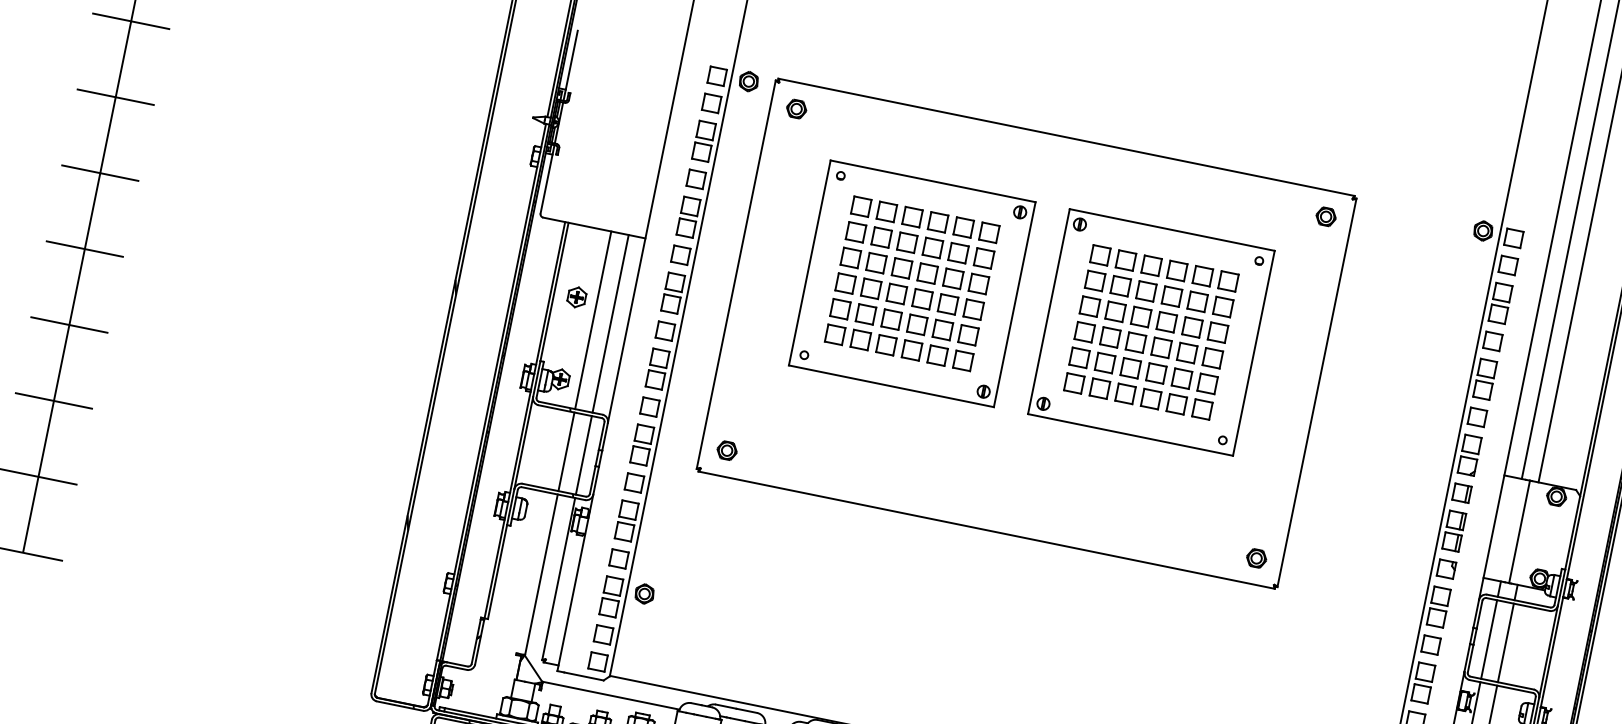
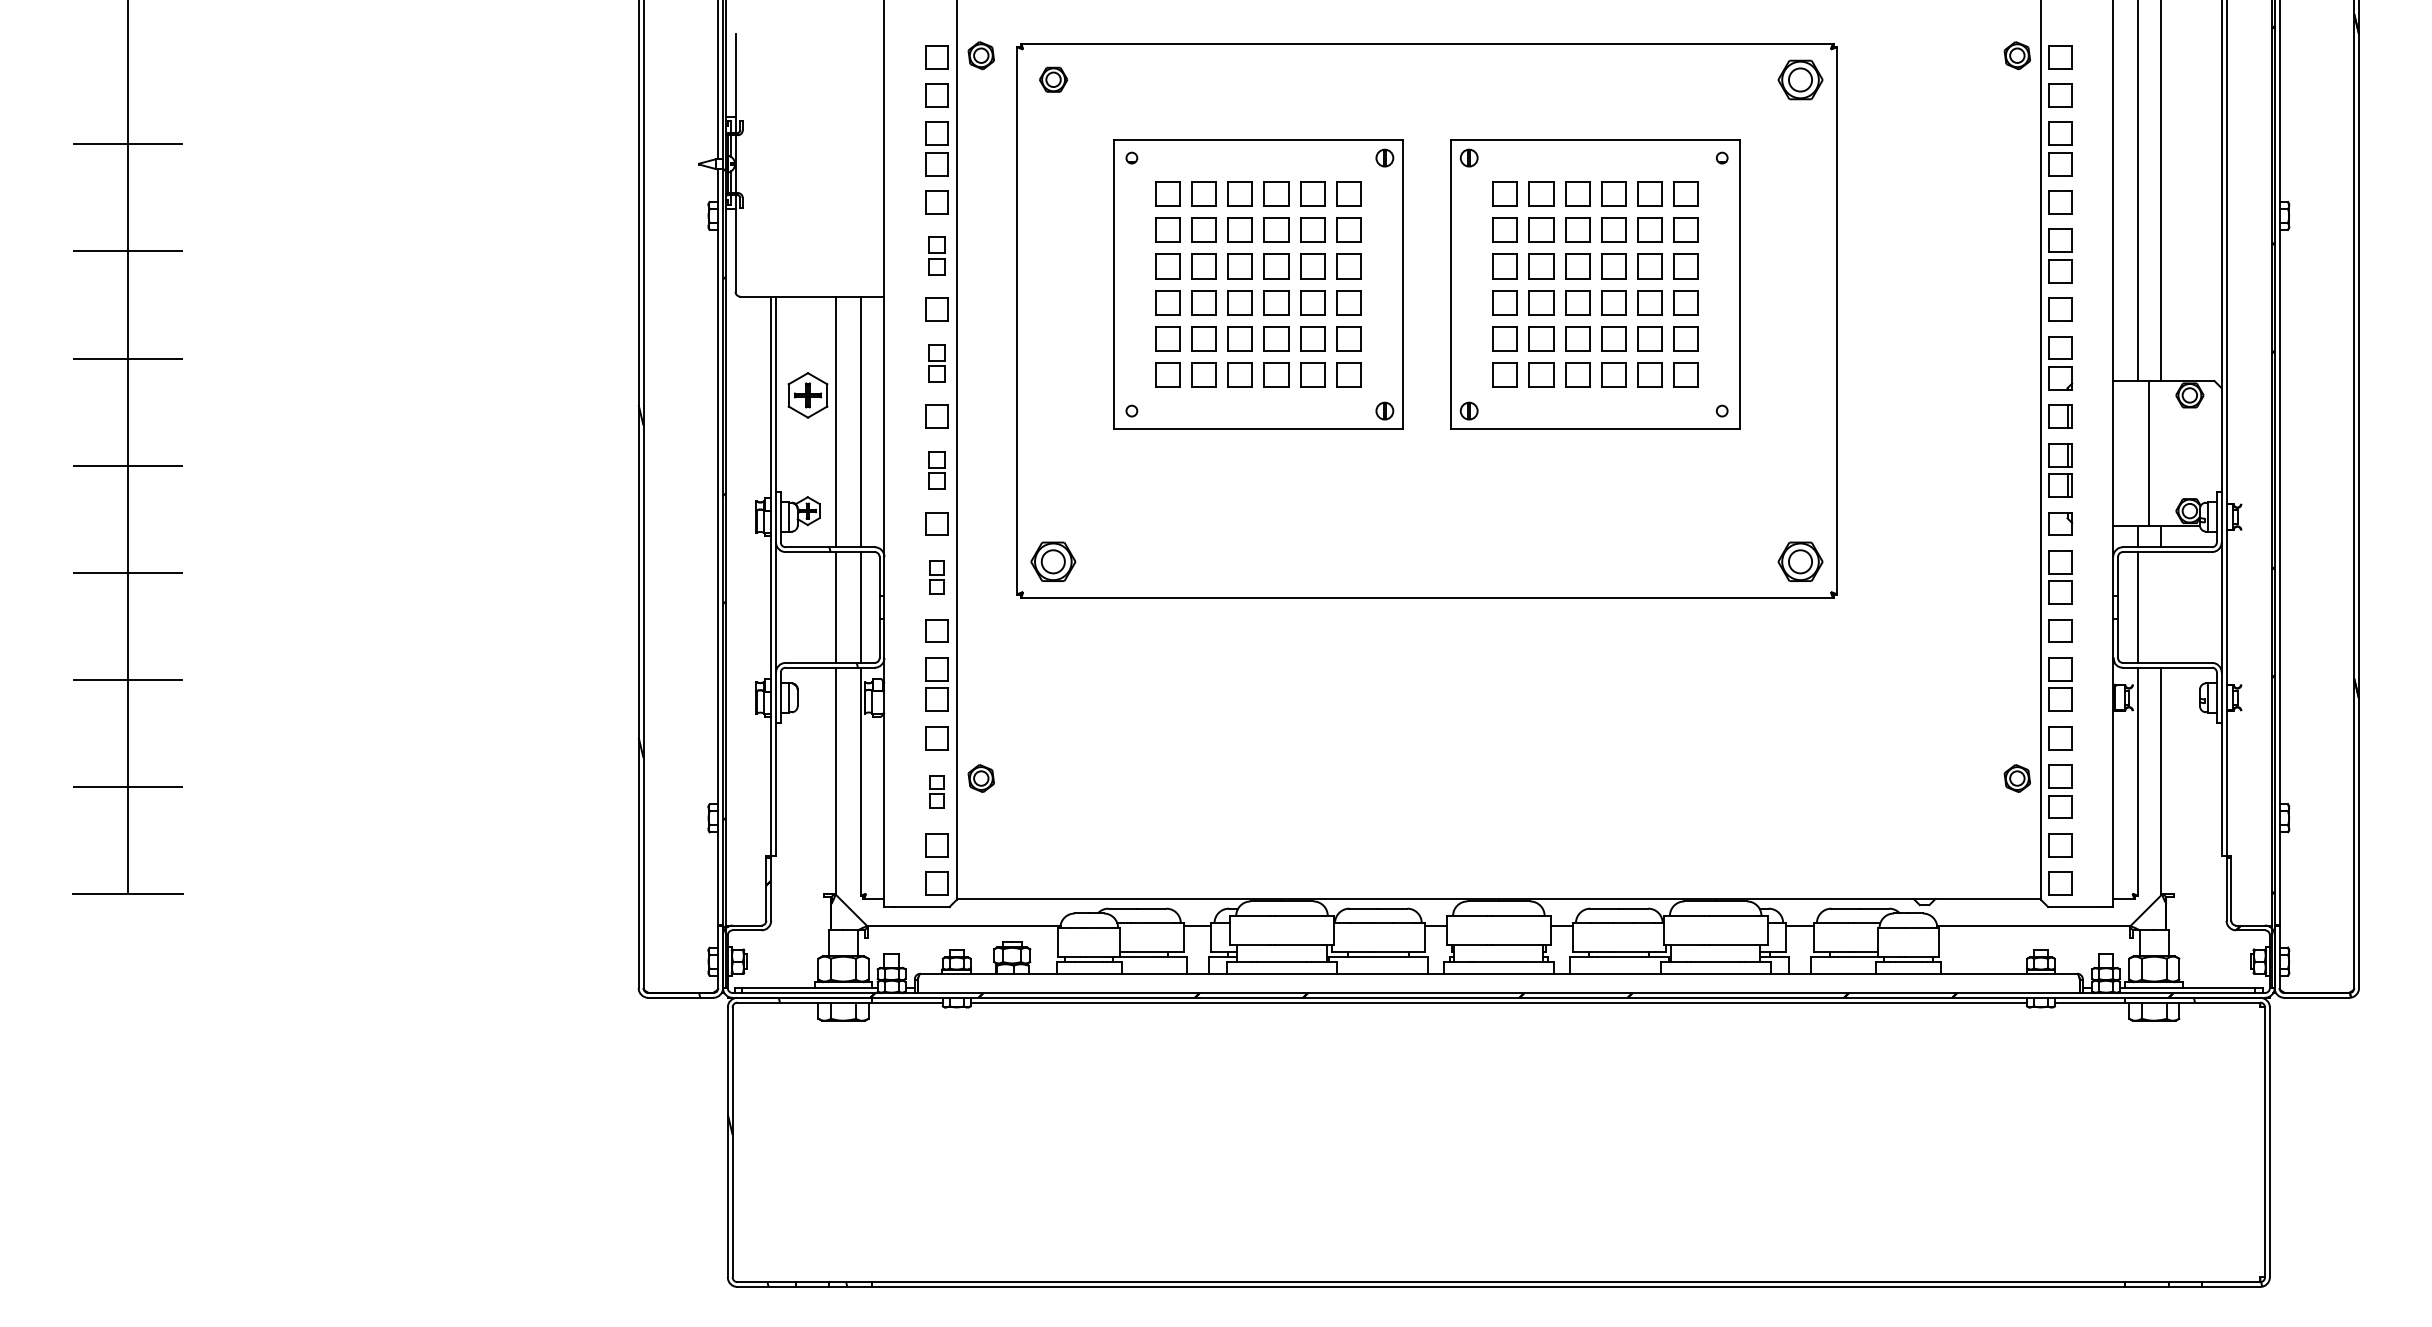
part: (688, 216) -> (936, 255), size x0.7
part: (1326, 216) -> (1800, 79), size x1.6
part: (672, 293) -> (936, 363), size x0.7
part: (576, 297) -> (807, 395), size x1.6
part: (657, 369) -> (936, 470), size x0.7
part: (641, 445) -> (936, 577), size x0.6
part: (727, 450) -> (1053, 561), size x1.6
part: (1256, 558) -> (1800, 561), size x1.6
part: (610, 596) -> (936, 791), size x0.6
line: (1505, 642) -> (2161, 607), removed

